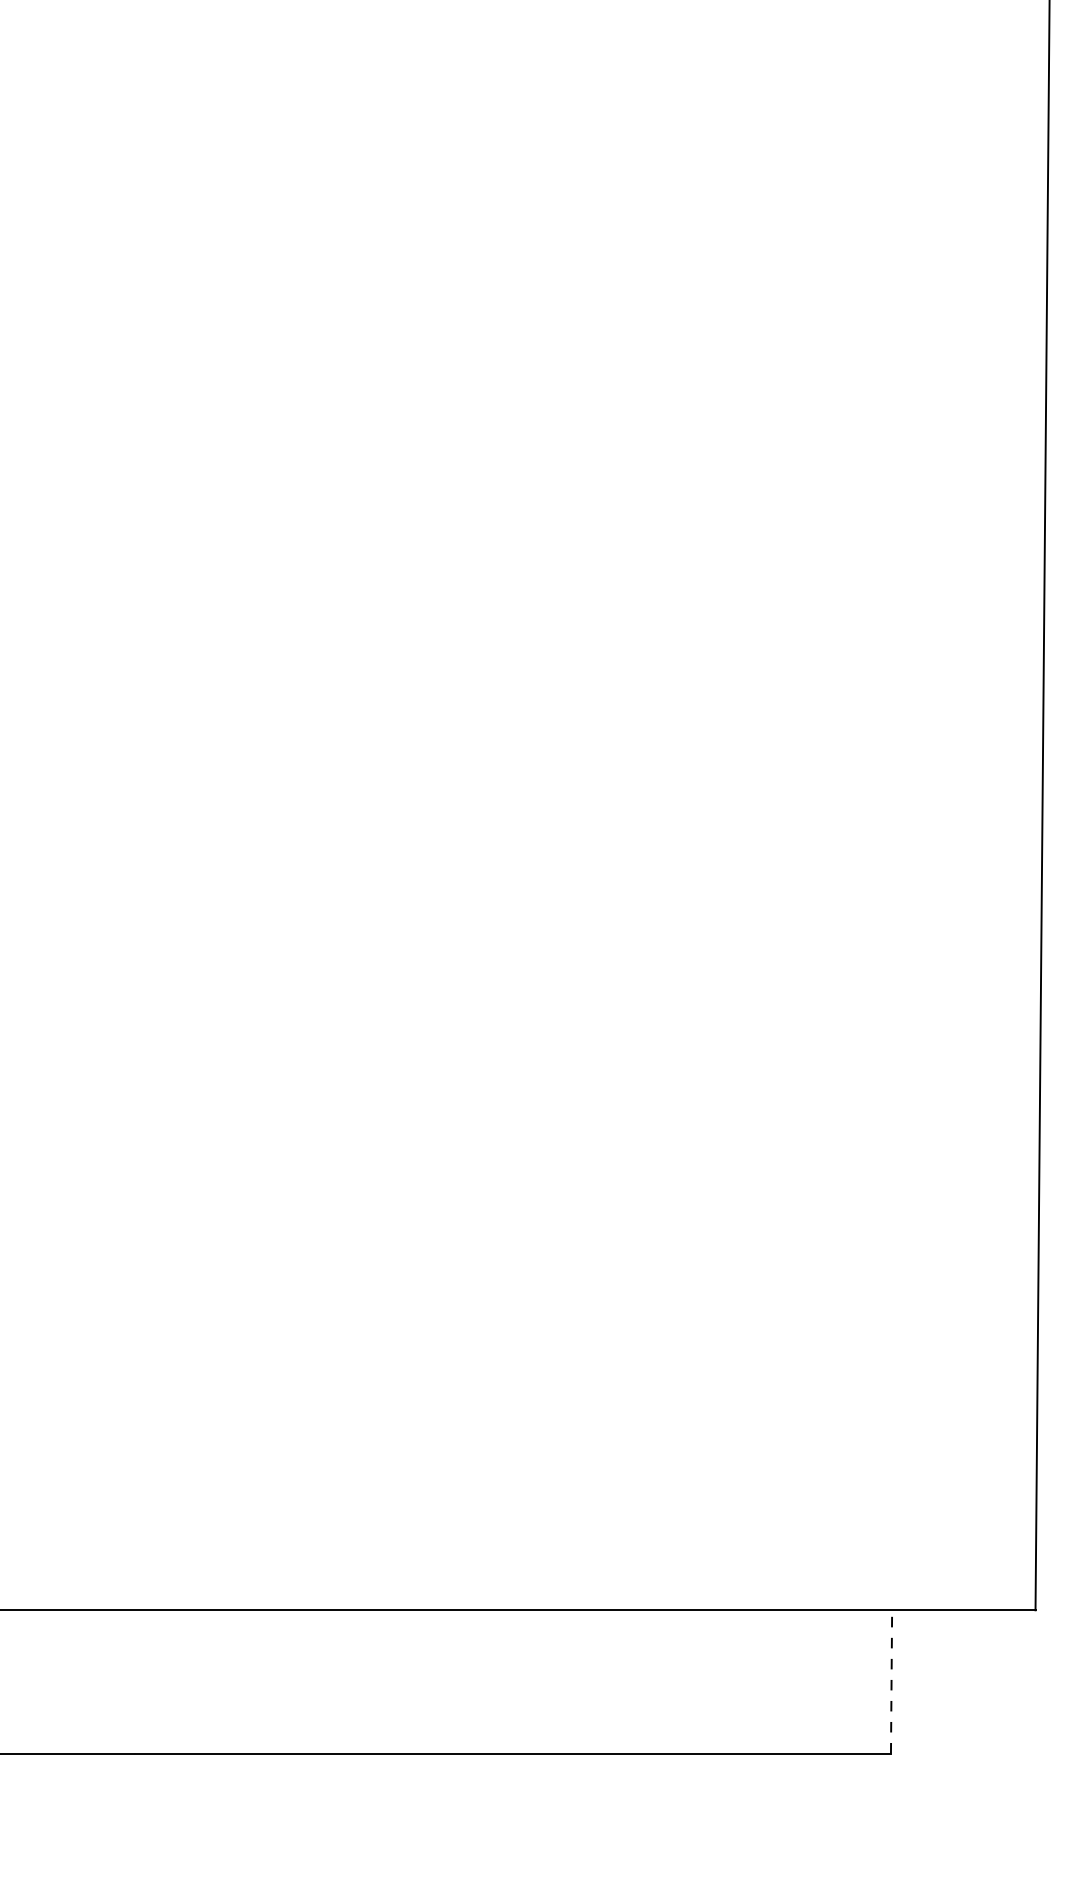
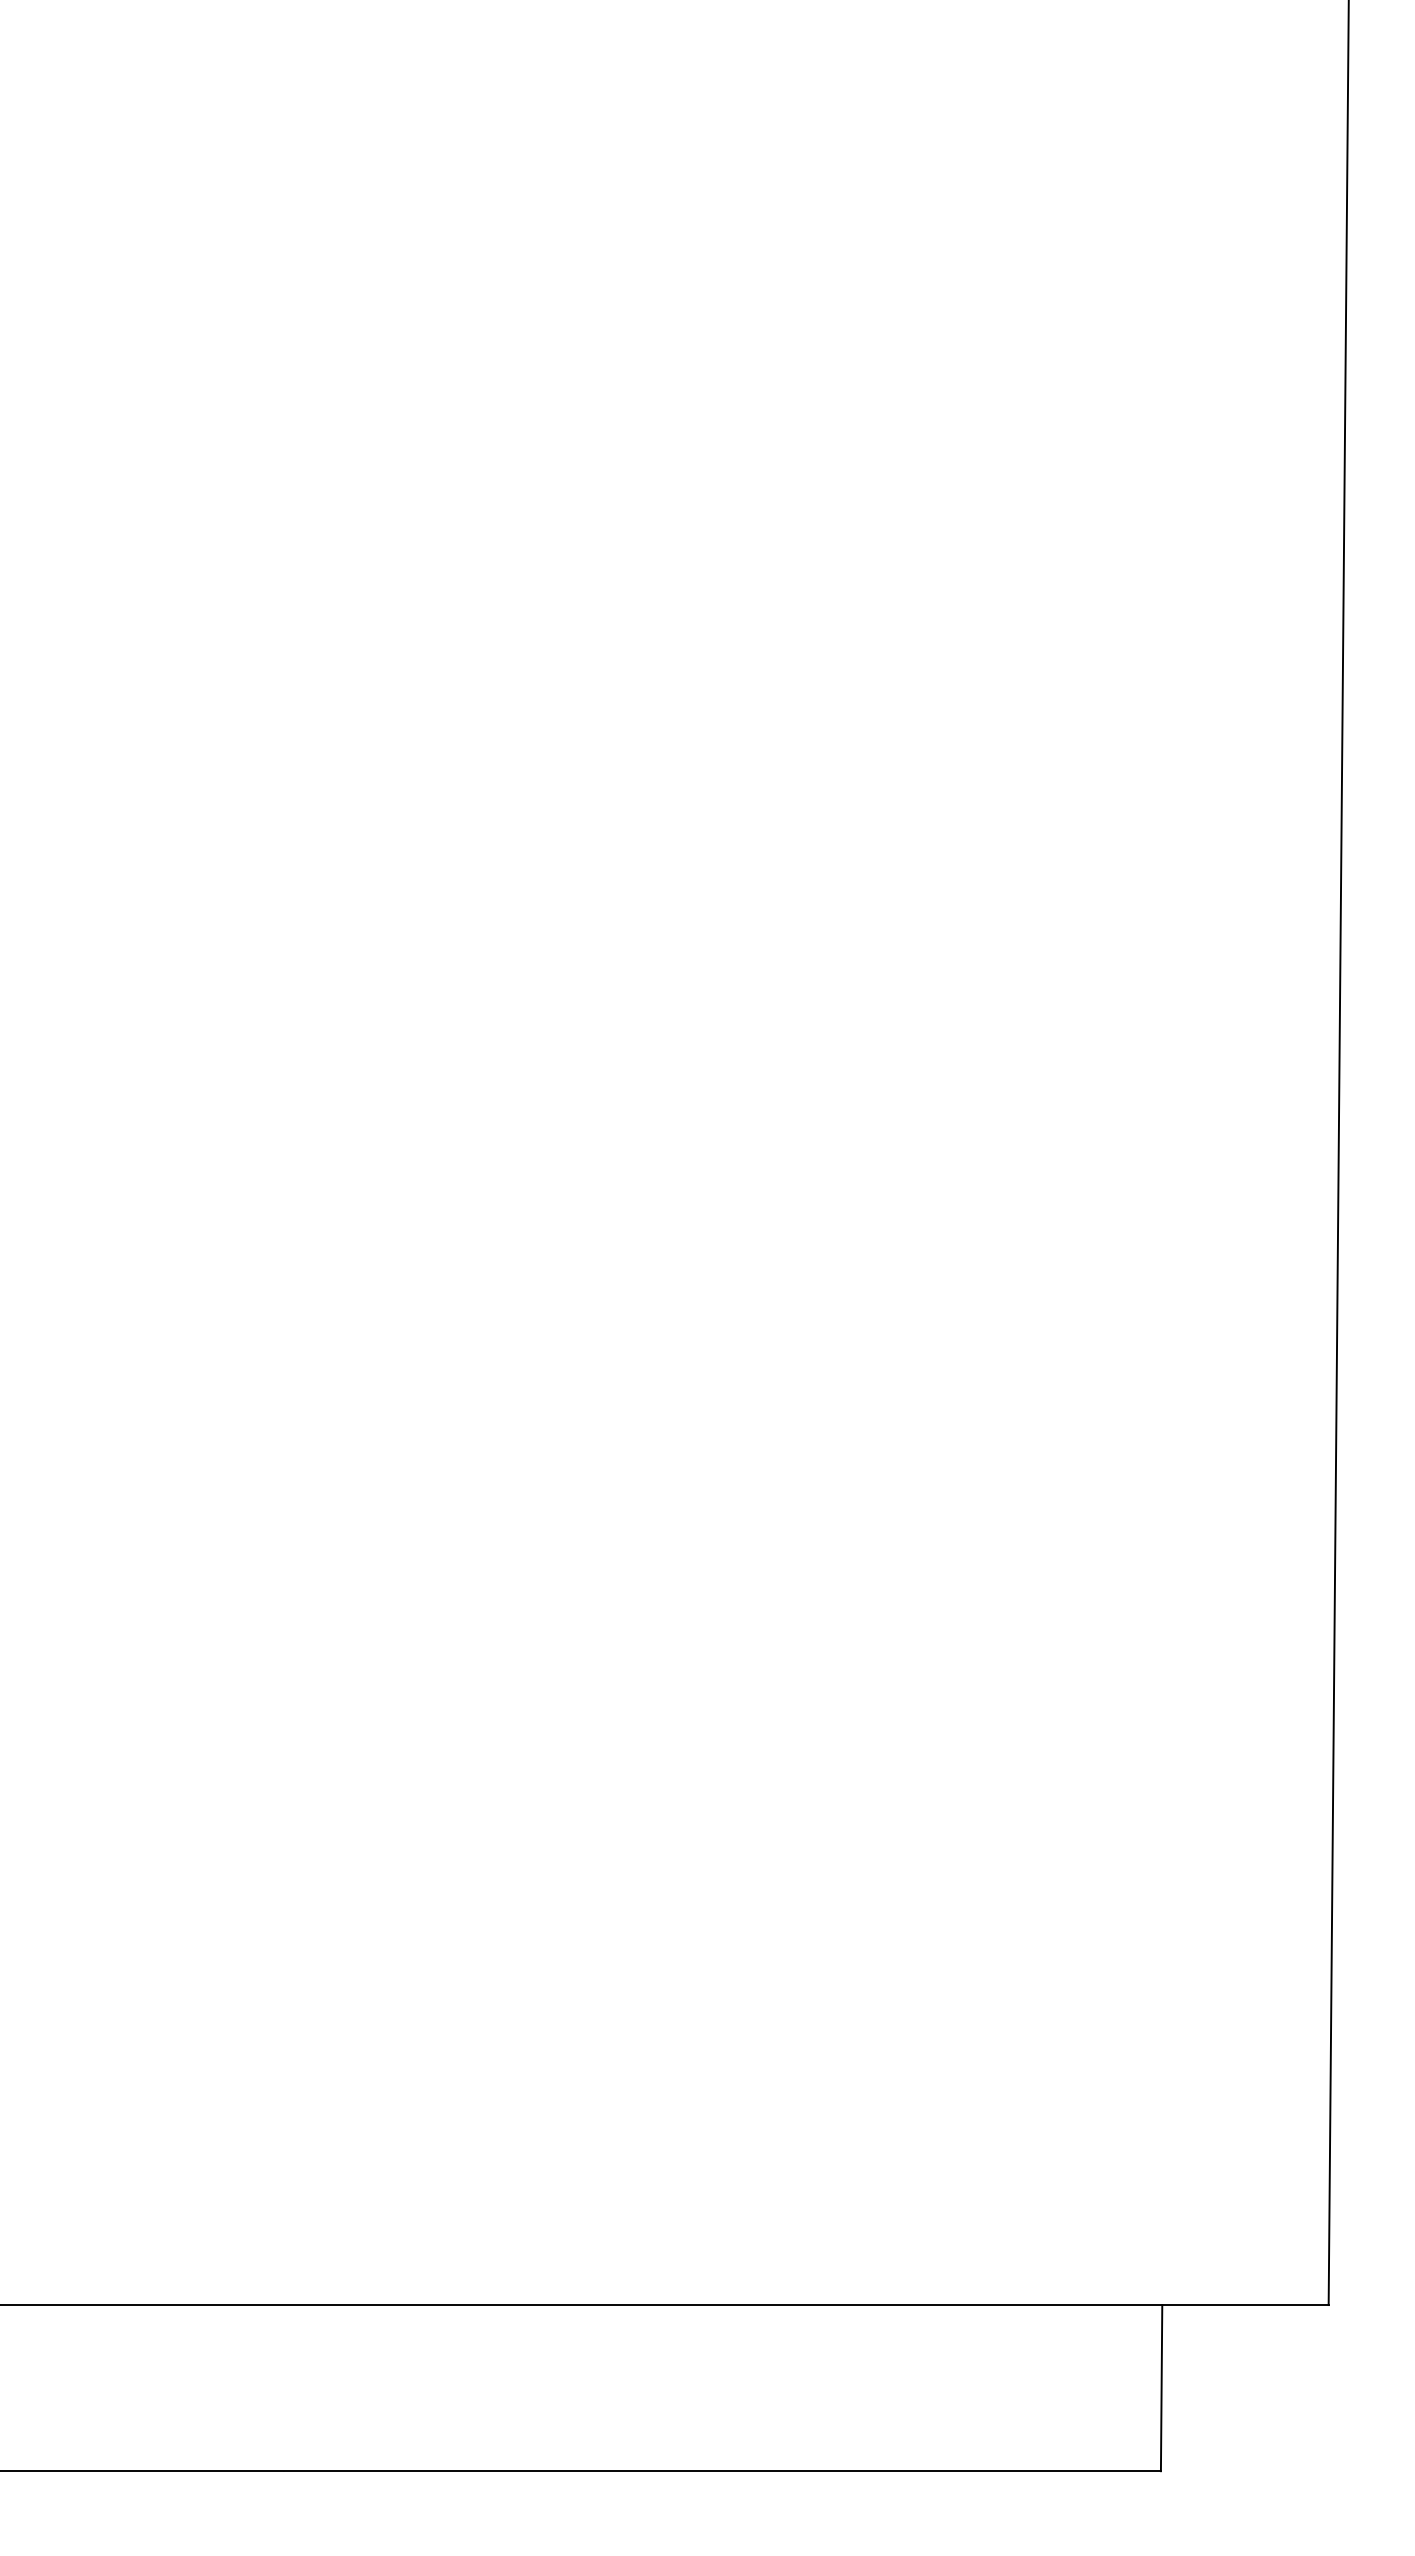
line: (891, 1681) -> (1161, 2387), dashed -> solid

